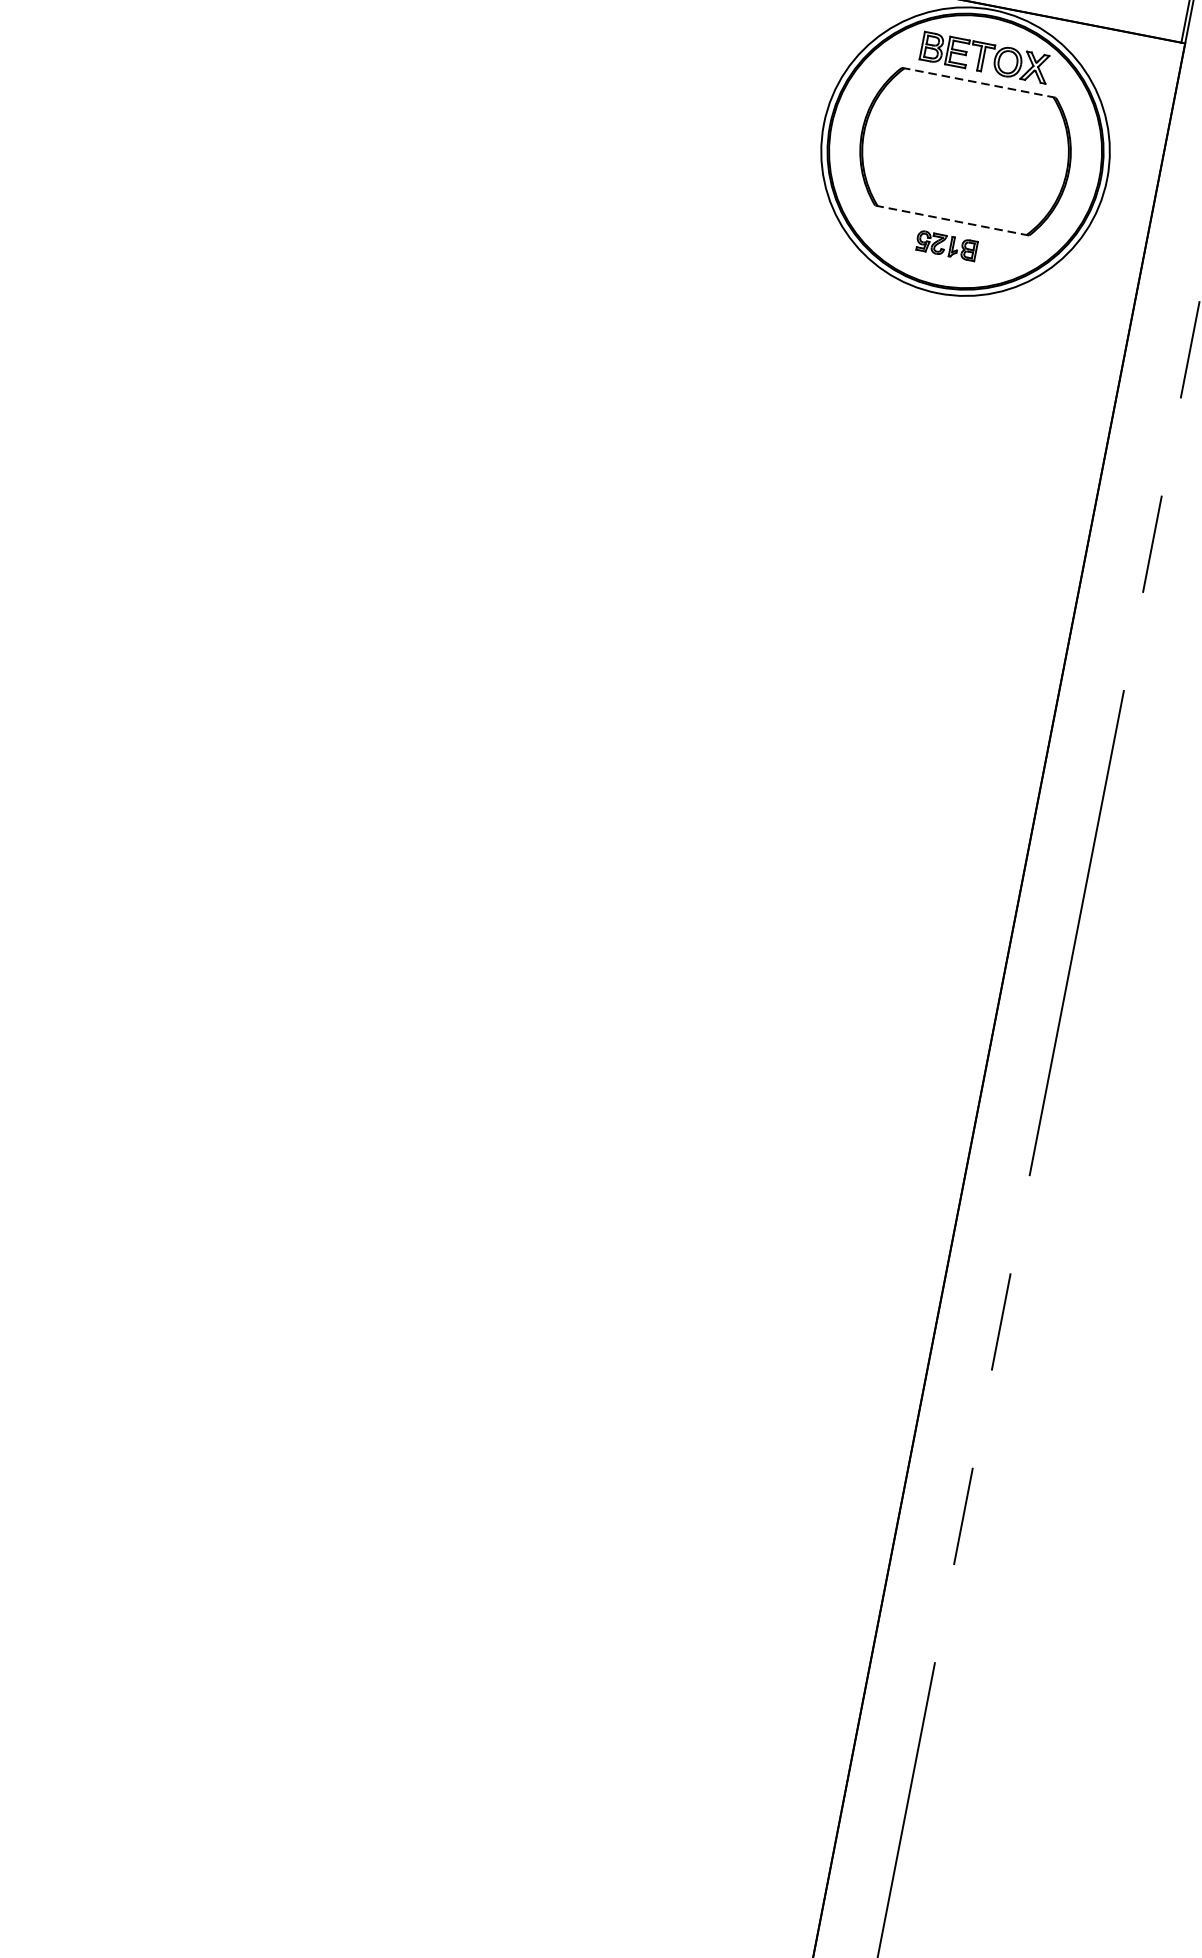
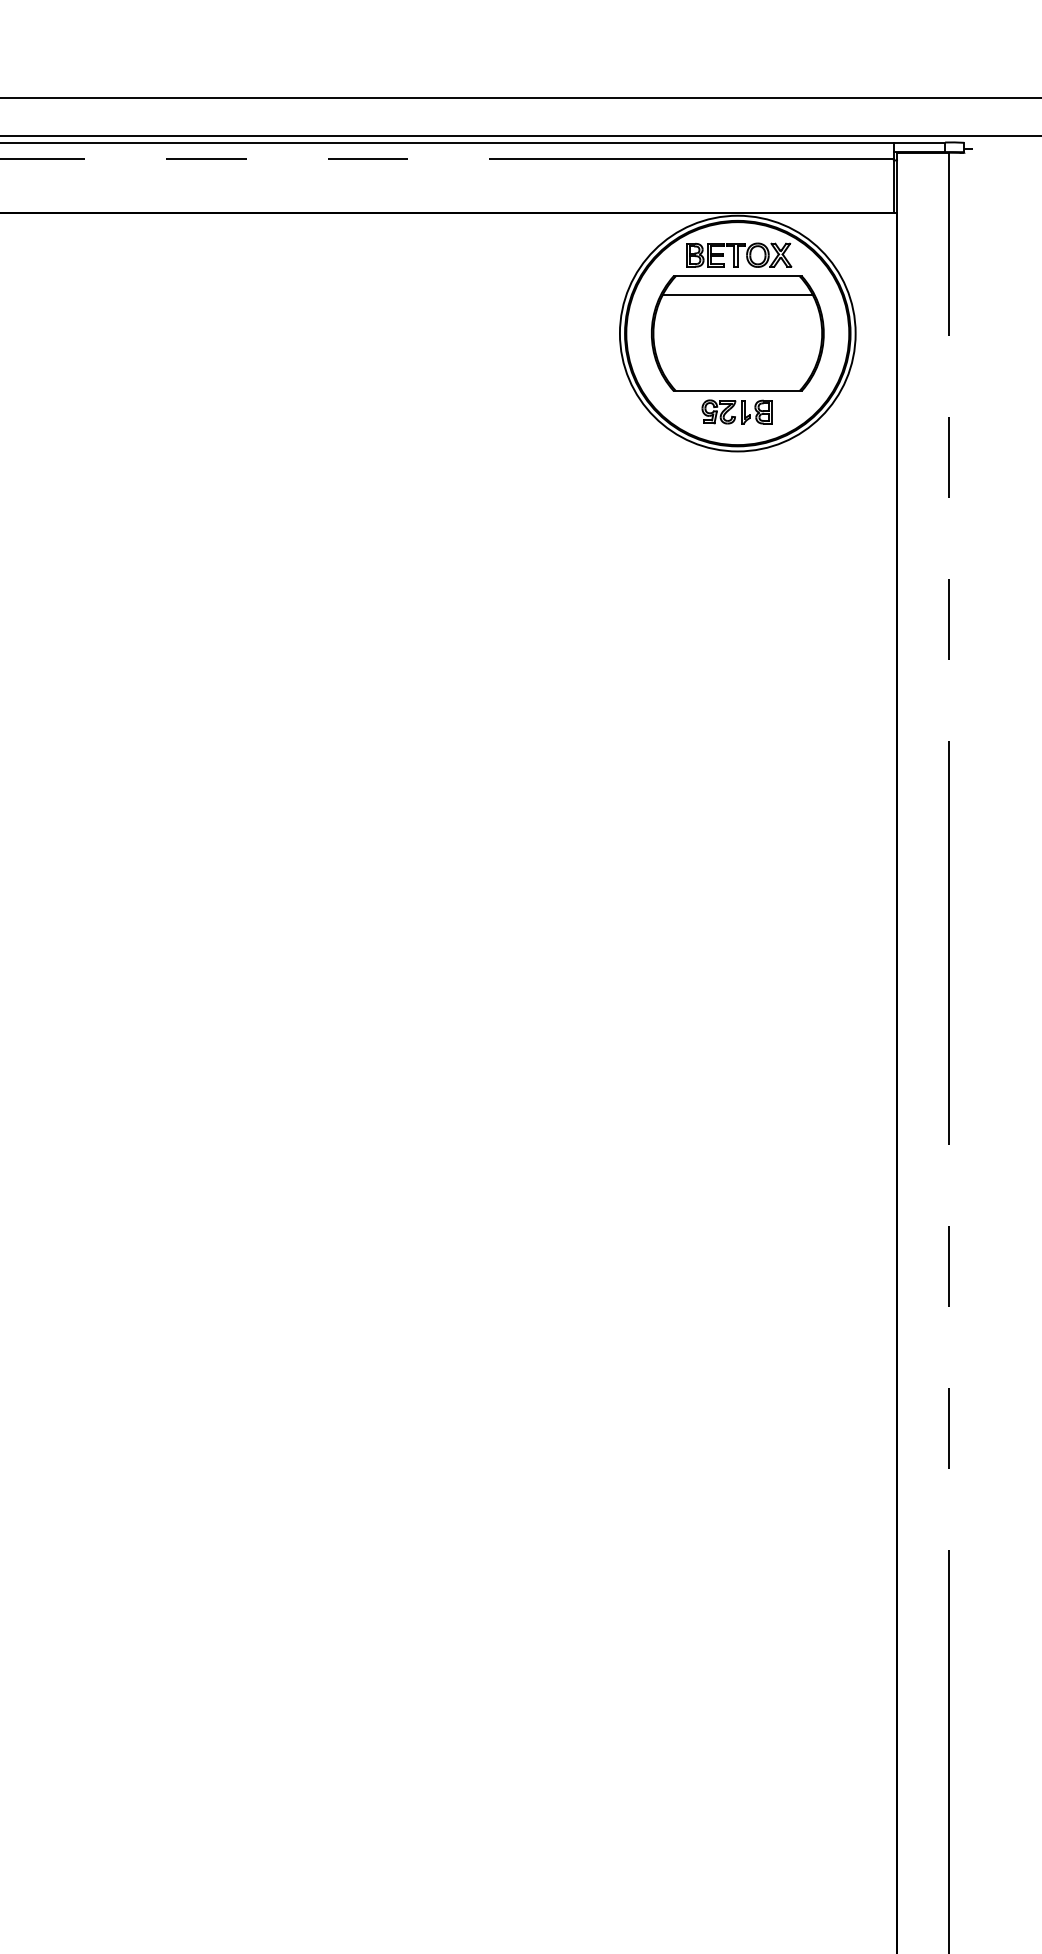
line: (979, 83) -> (738, 276), dashed -> solid
line: (974, 105) -> (737, 295), added
line: (951, 219) -> (737, 390), dashed -> solid
part: (945, 244) -> (736, 411), size x1.43

